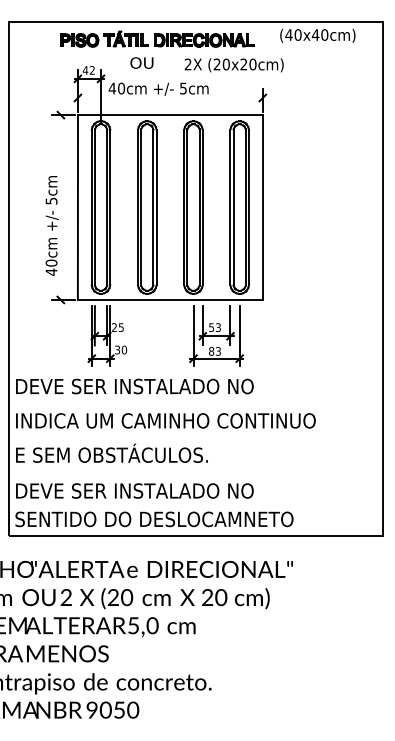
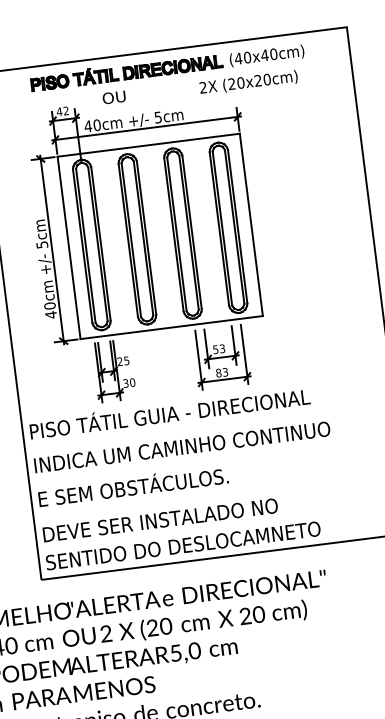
text: (317, 35) -> (266, 55), moved
text: (233, 65) -> (248, 83), moved
line: (170, 97) -> (146, 127), added
line: (60, 207) -> (51, 250), added
text: (158, 384) -> (170, 412), DEVE SER INSTALADO NO -> PISO TÁTIL GUIA - DIRECIONAL

